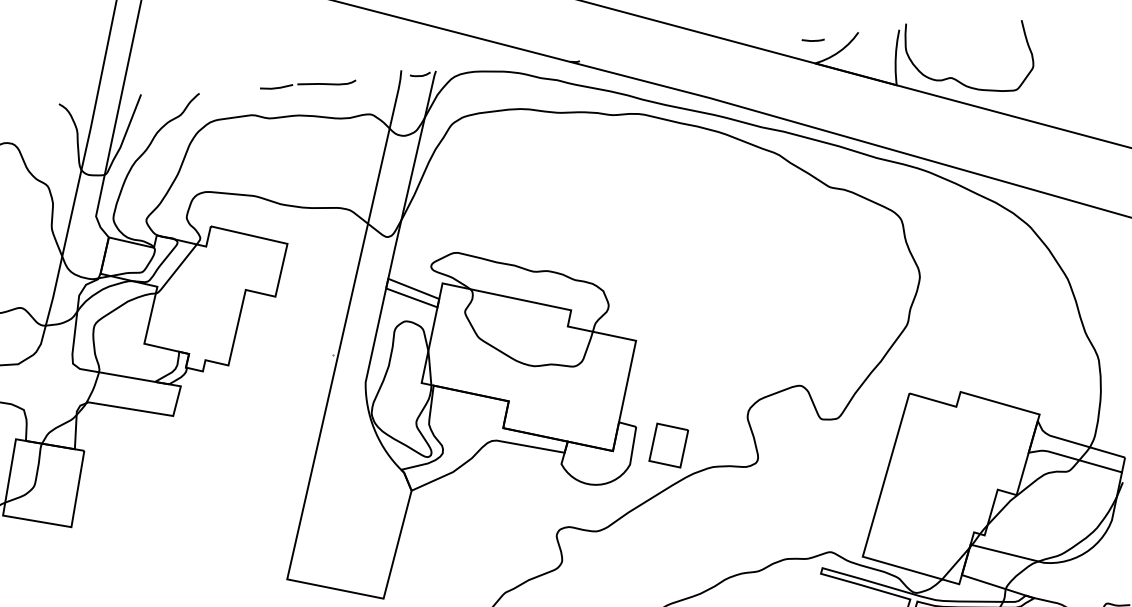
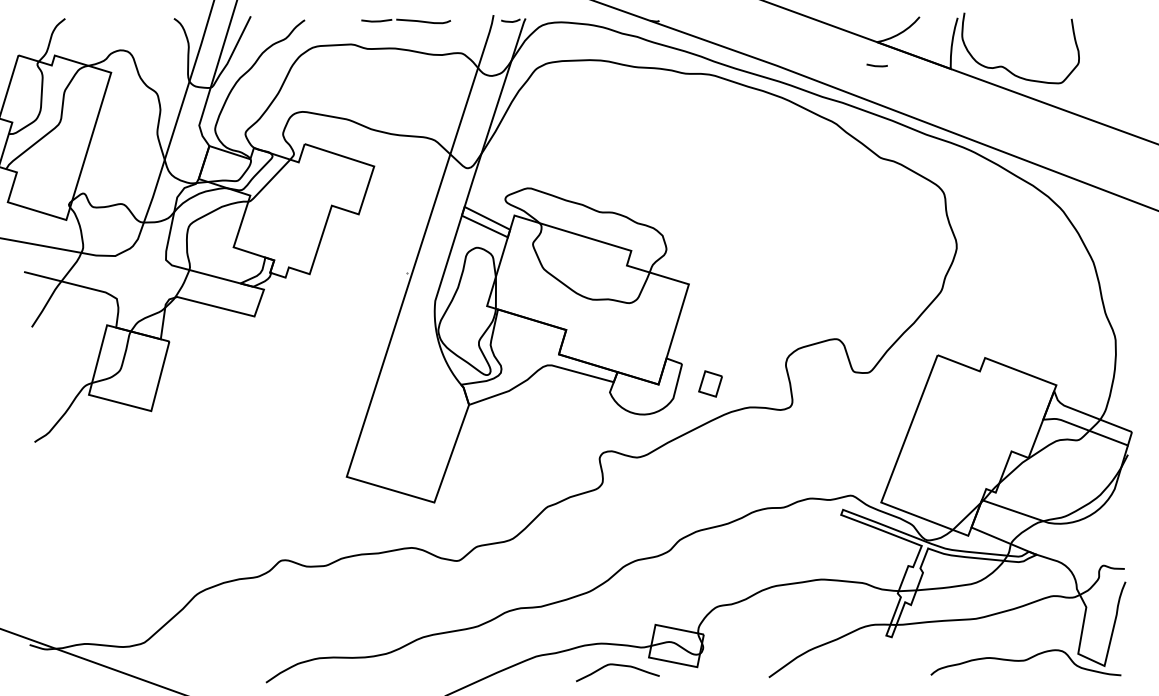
line: (812, 40) -> (876, 65), moved
part: (668, 445) -> (710, 383), size x0.6

